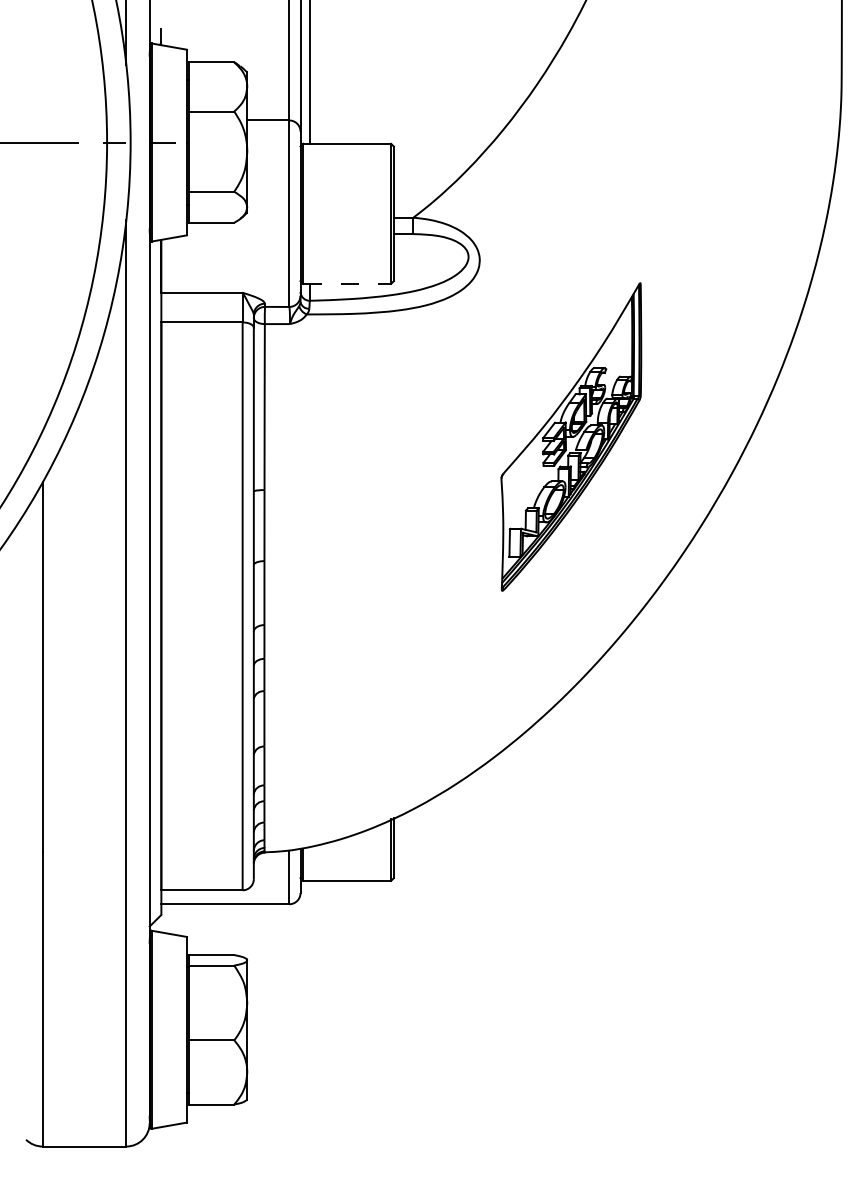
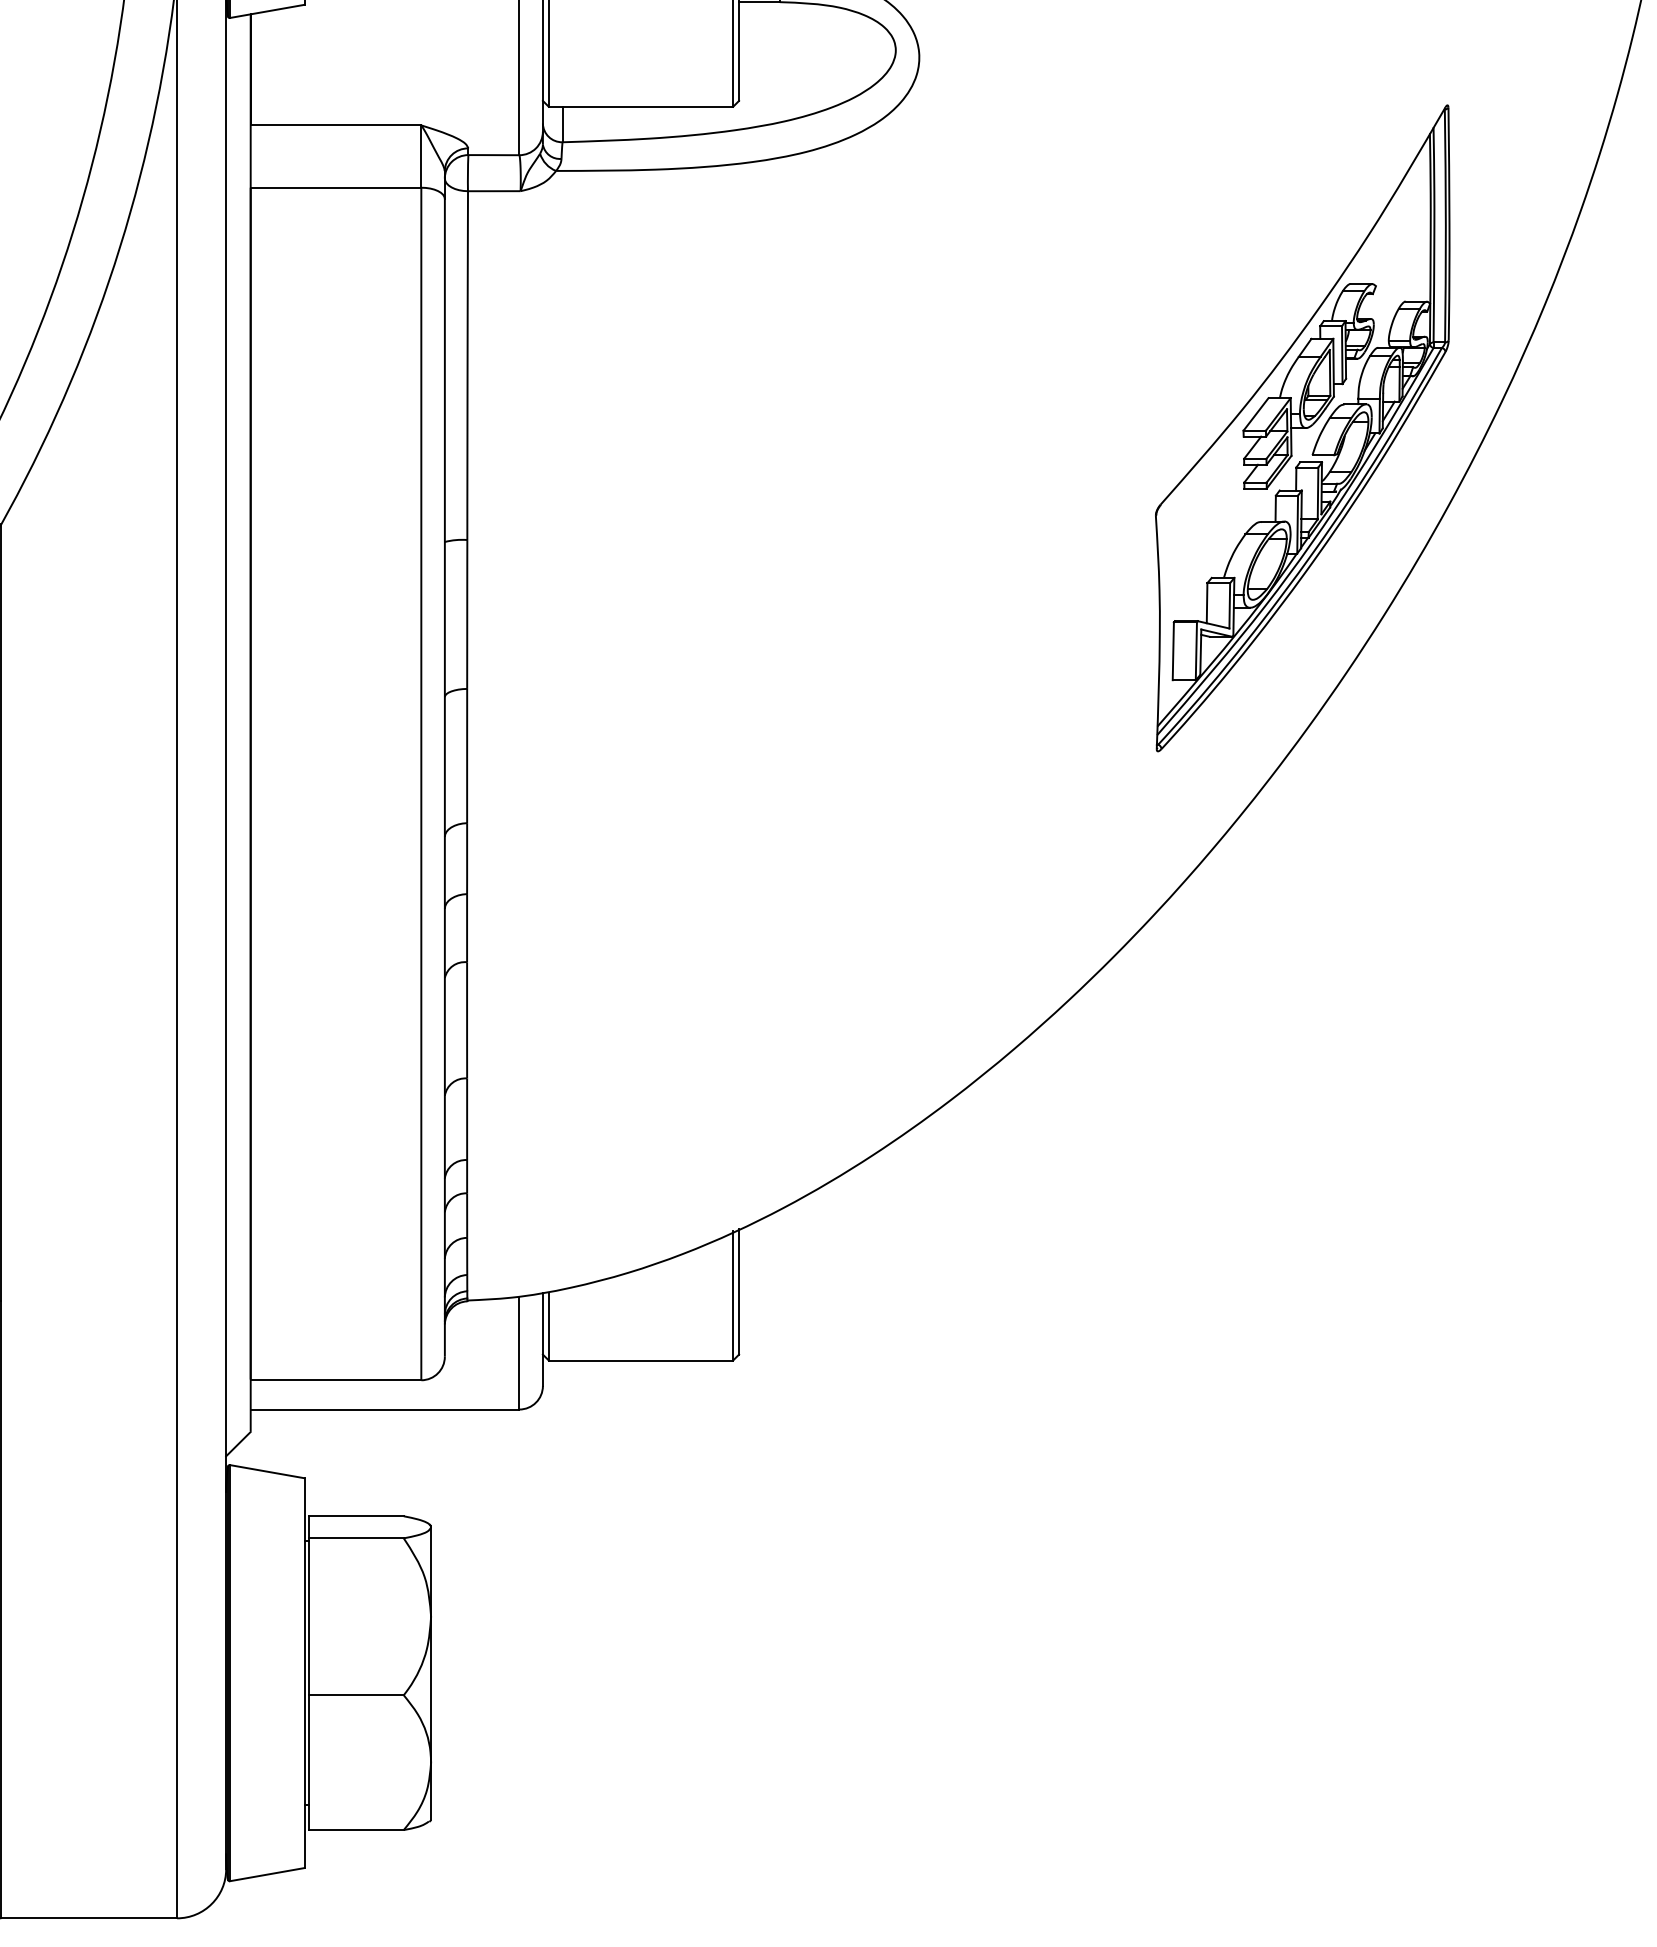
line: (347, 283) -> (641, 105), dashed -> solid
part: (571, 436) -> (1303, 427), moved

